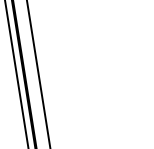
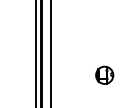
part: (118, 85) -> (104, 74), added

